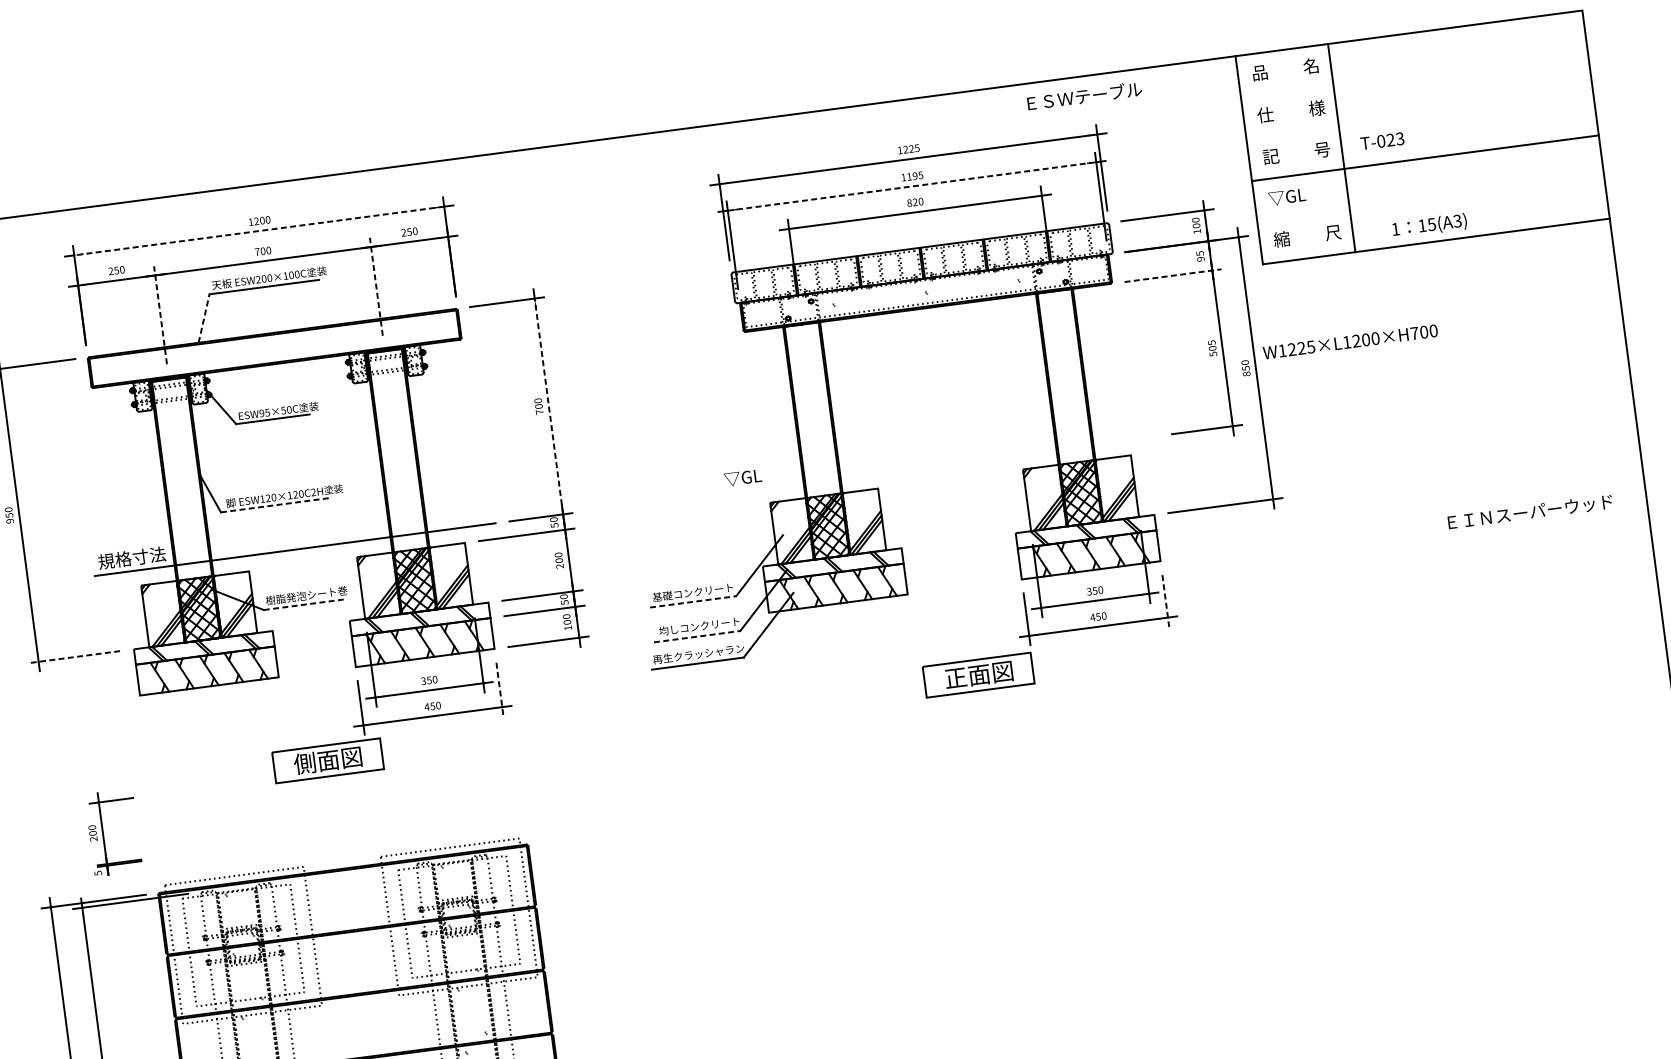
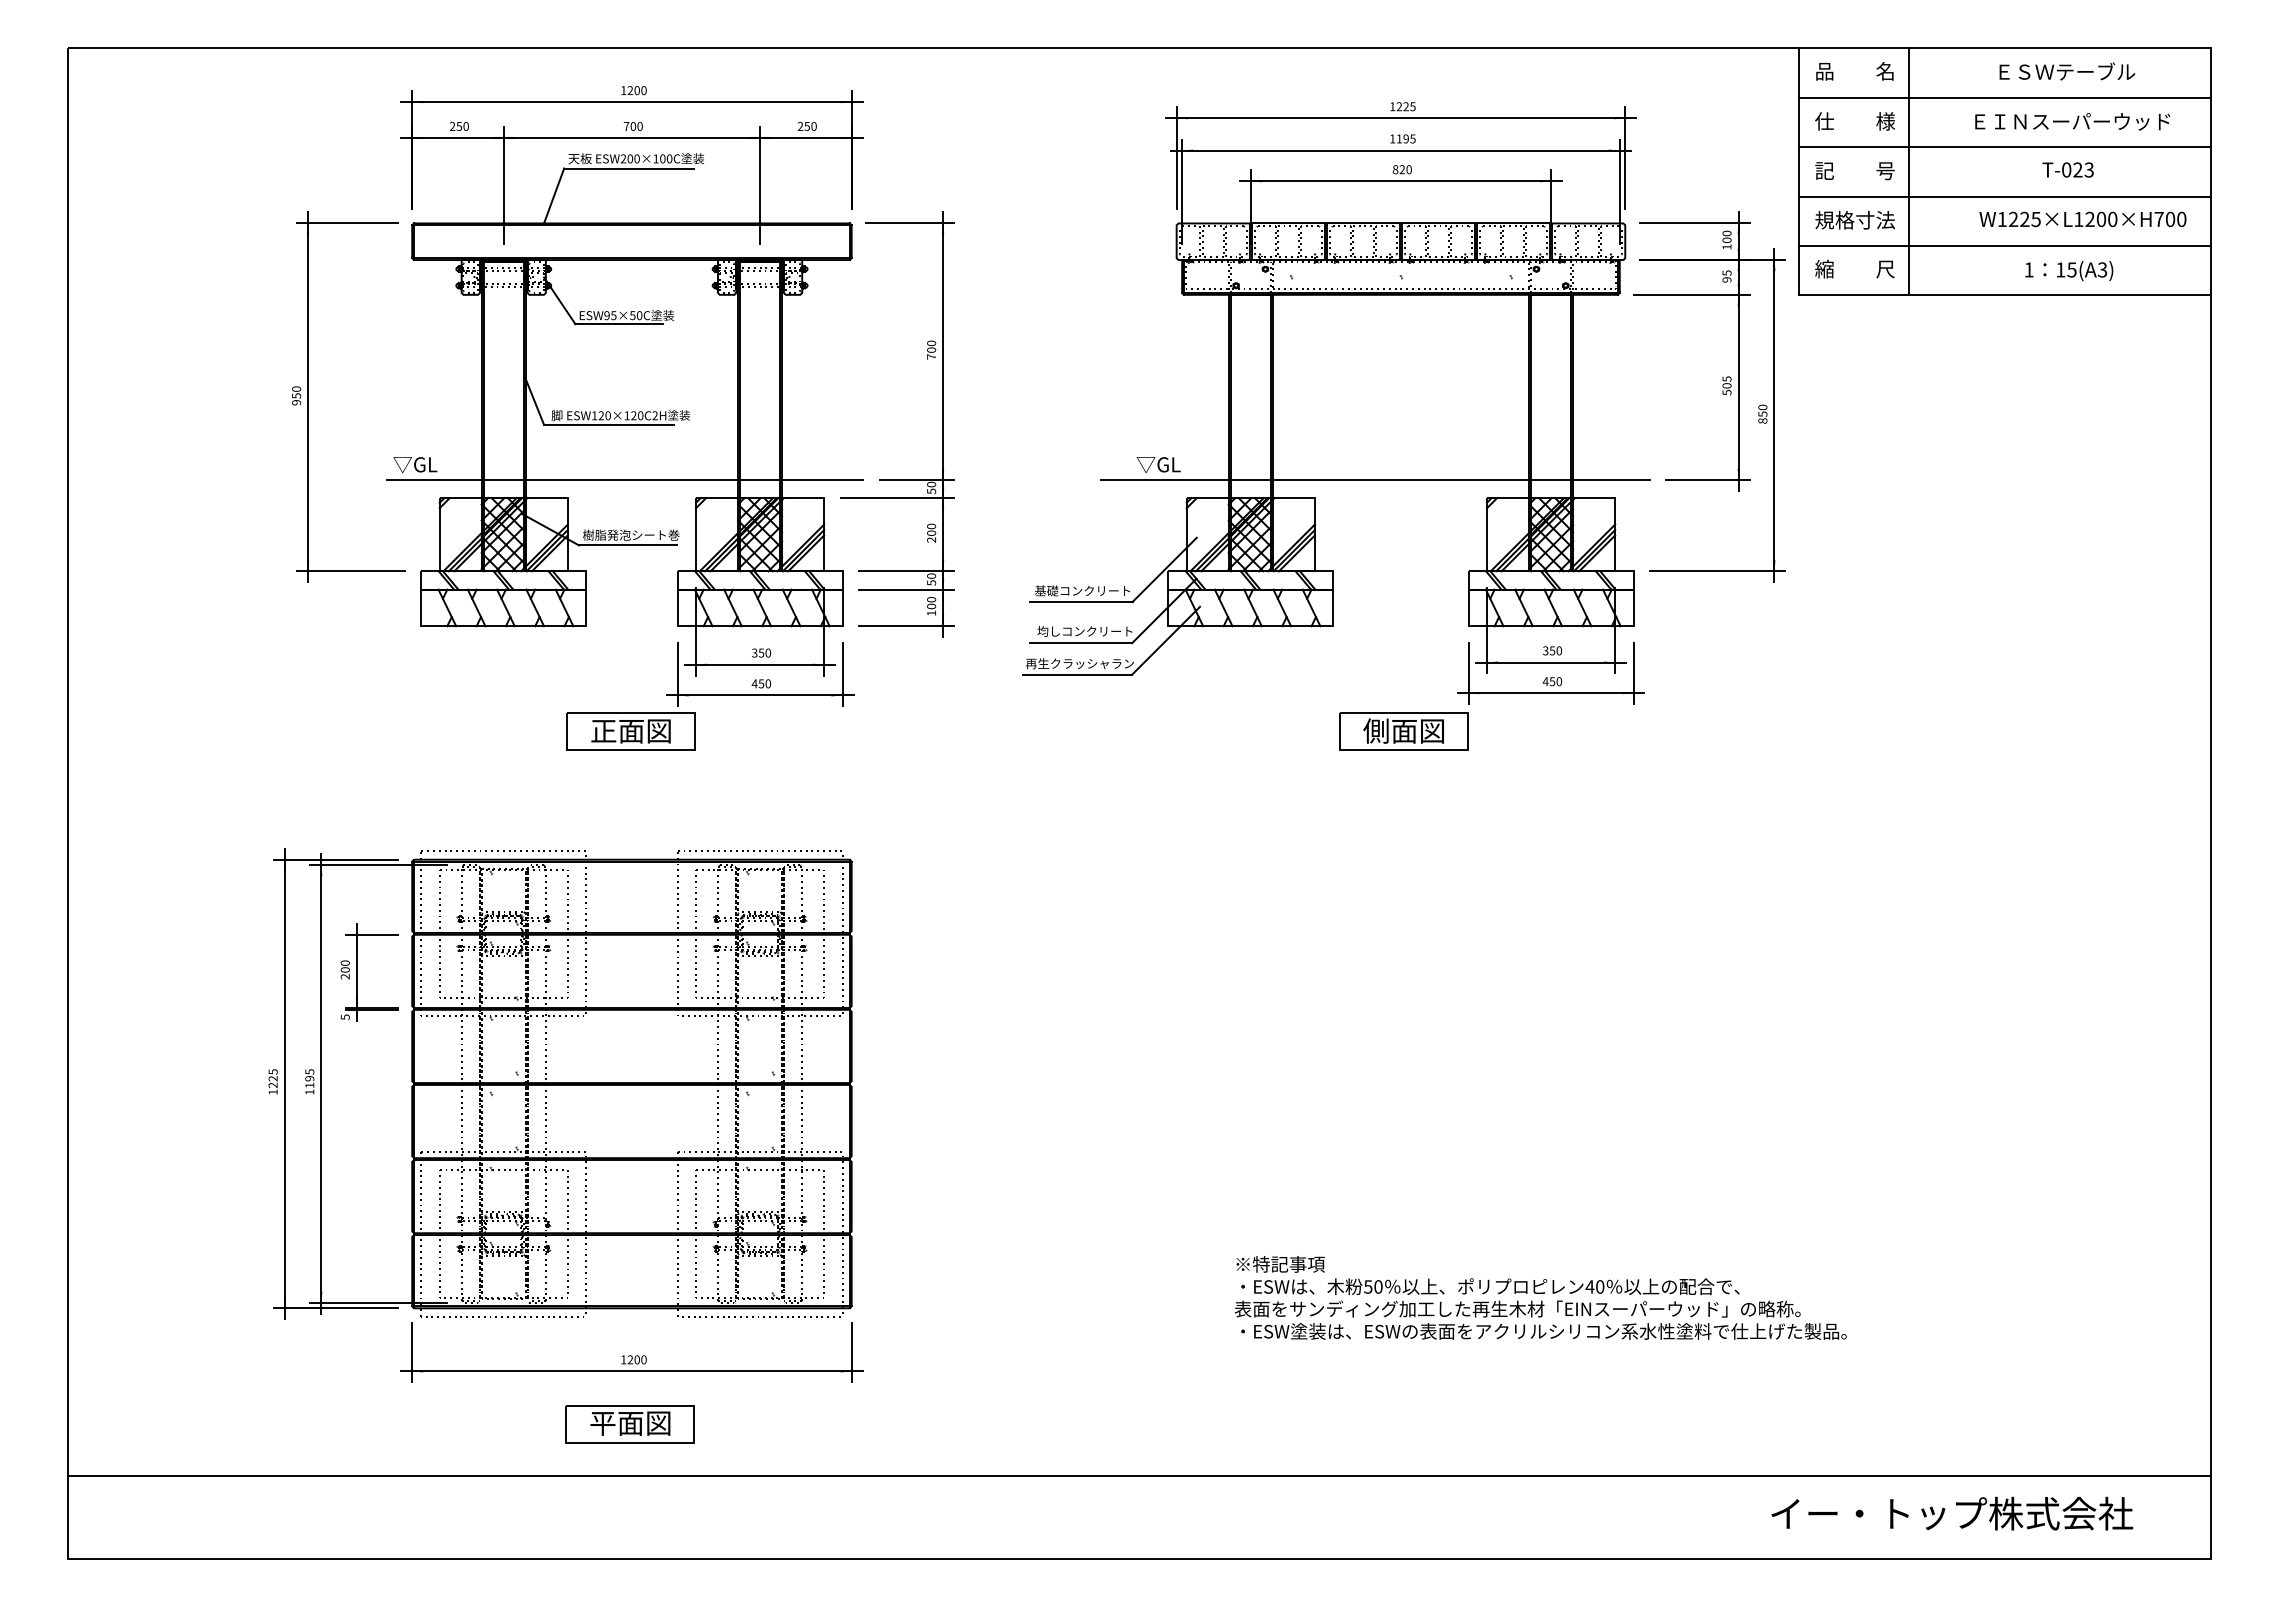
line: (1414, 74) -> (2004, 97), added
text: (1084, 96) -> (2067, 71), moved
line: (1419, 116) -> (2004, 147), added
text: (1381, 140) -> (2067, 169), moved
line: (911, 186) -> (1400, 150), dashed -> solid
text: (1301, 194) -> (1854, 219), ▽GL -> 規格寸法
line: (1430, 199) -> (2004, 245), added
text: (1429, 226) -> (2069, 271), moved
line: (258, 231) -> (631, 102), dashed -> solid
line: (1173, 275) -> (1692, 294), dashed -> solid
line: (376, 286) -> (760, 184), dashed -> solid
line: (160, 314) -> (503, 184), dashed -> solid
line: (204, 318) -> (554, 195), dashed -> solid
text: (1350, 342) -> (2082, 219), moved
line: (549, 406) -> (943, 351), dashed -> solid
line: (926, 466) -> (1374, 479), added
line: (276, 504) -> (609, 424), dashed -> solid
text: (1530, 511) -> (2072, 121), moved
text: (131, 558) -> (432, 464), 規格寸法 -> ▽GL
line: (1165, 600) -> (1633, 673), dashed -> solid
line: (693, 601) -> (1082, 601), dashed -> solid
line: (305, 604) -> (628, 545), dashed -> solid
line: (697, 636) -> (1081, 643), dashed -> solid
line: (75, 657) -> (351, 571), dashed -> solid
text: (955, 677) -> (1376, 730), 正面図 -> 側面図
line: (499, 689) -> (842, 674), dashed -> solid
text: (304, 763) -> (603, 730), 側面図 -> 正面図
part: (103, 834) -> (357, 972), moved

